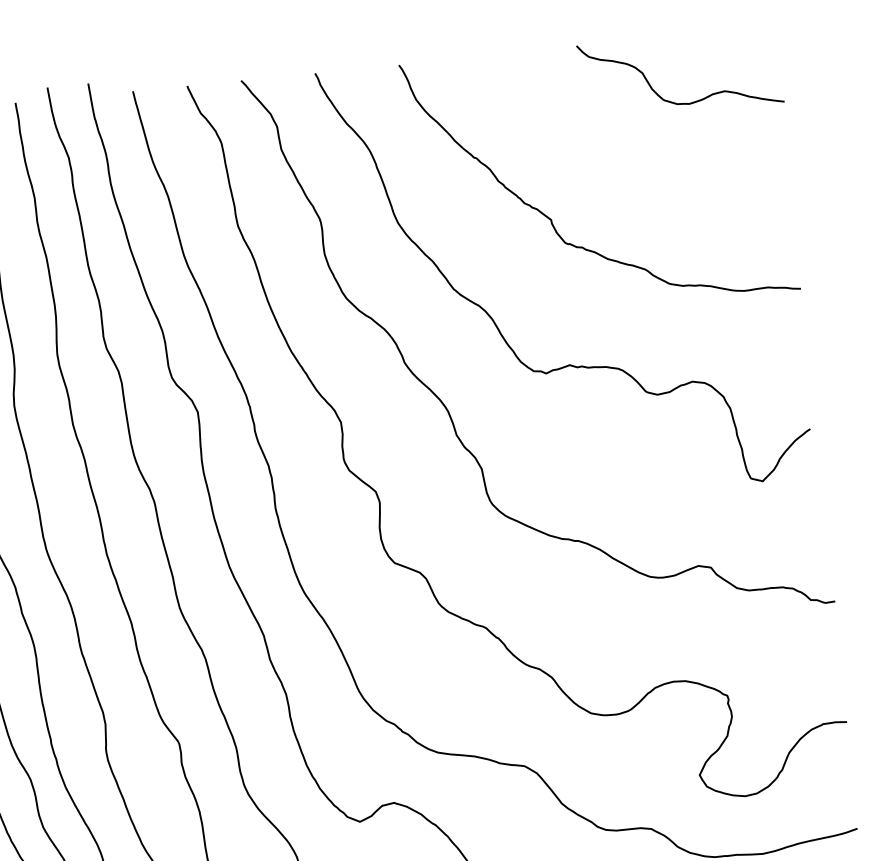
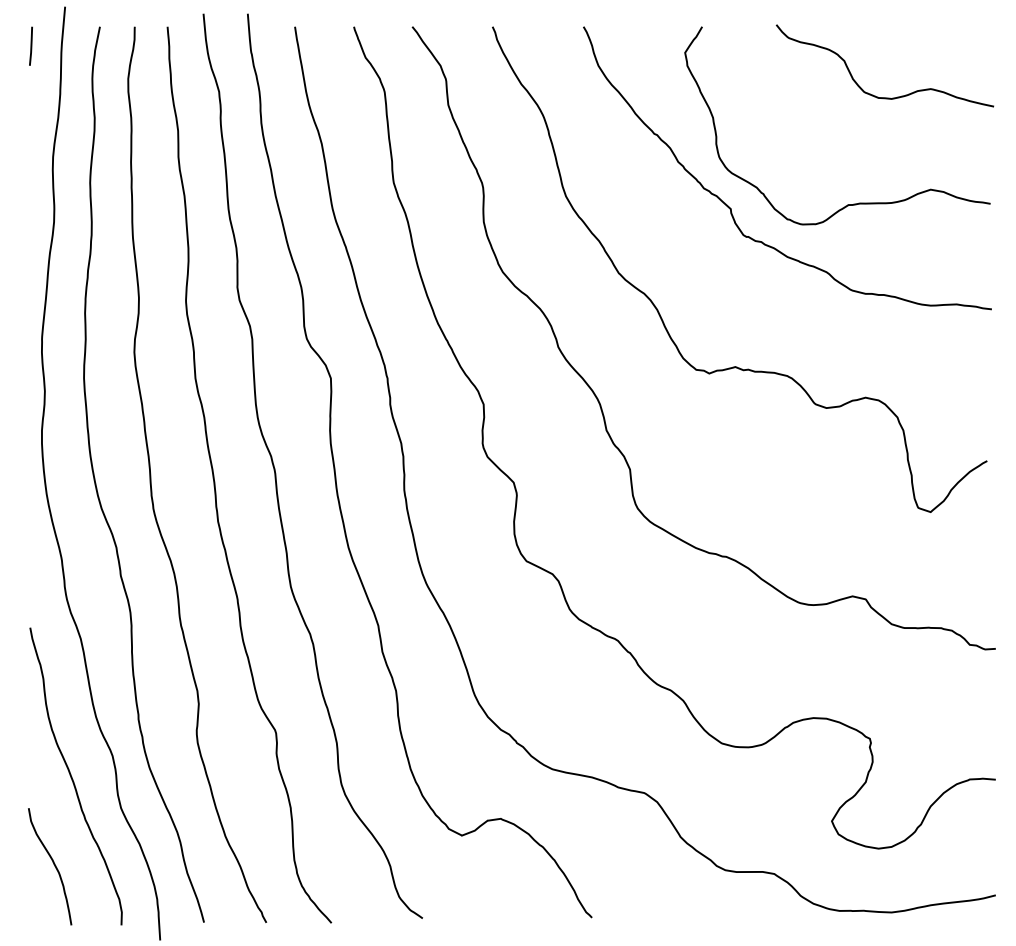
curve: (663, 203) -> (853, 203), added

